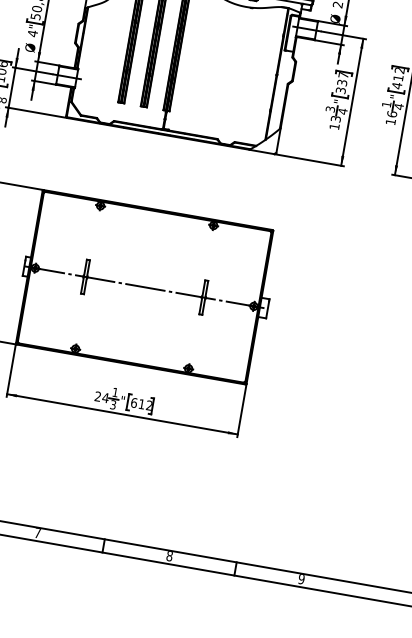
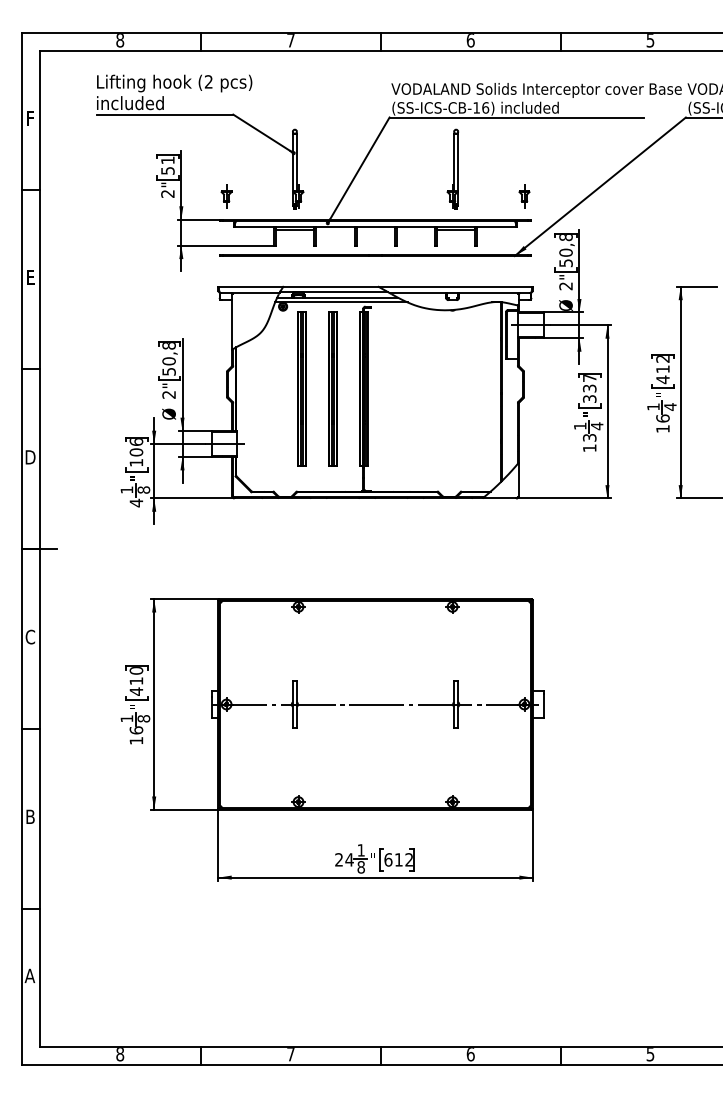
text: (32, 33) -> (168, 394), 4" -> 2"
text: (329, 108) -> (579, 425), 3 -> 1
text: (112, 404) -> (360, 867), 3 -> 8
text: (169, 556) -> (470, 1054), 8 -> 6
text: (301, 579) -> (650, 1054), 9 -> 5

